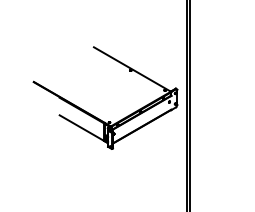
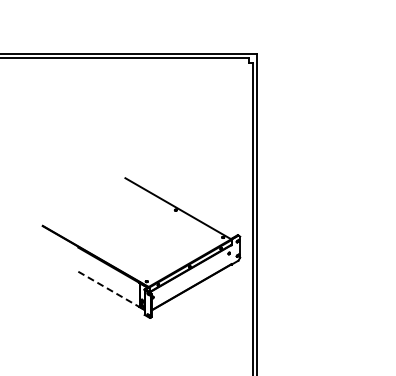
line: (81, 128) -> (108, 289), solid -> dashed

